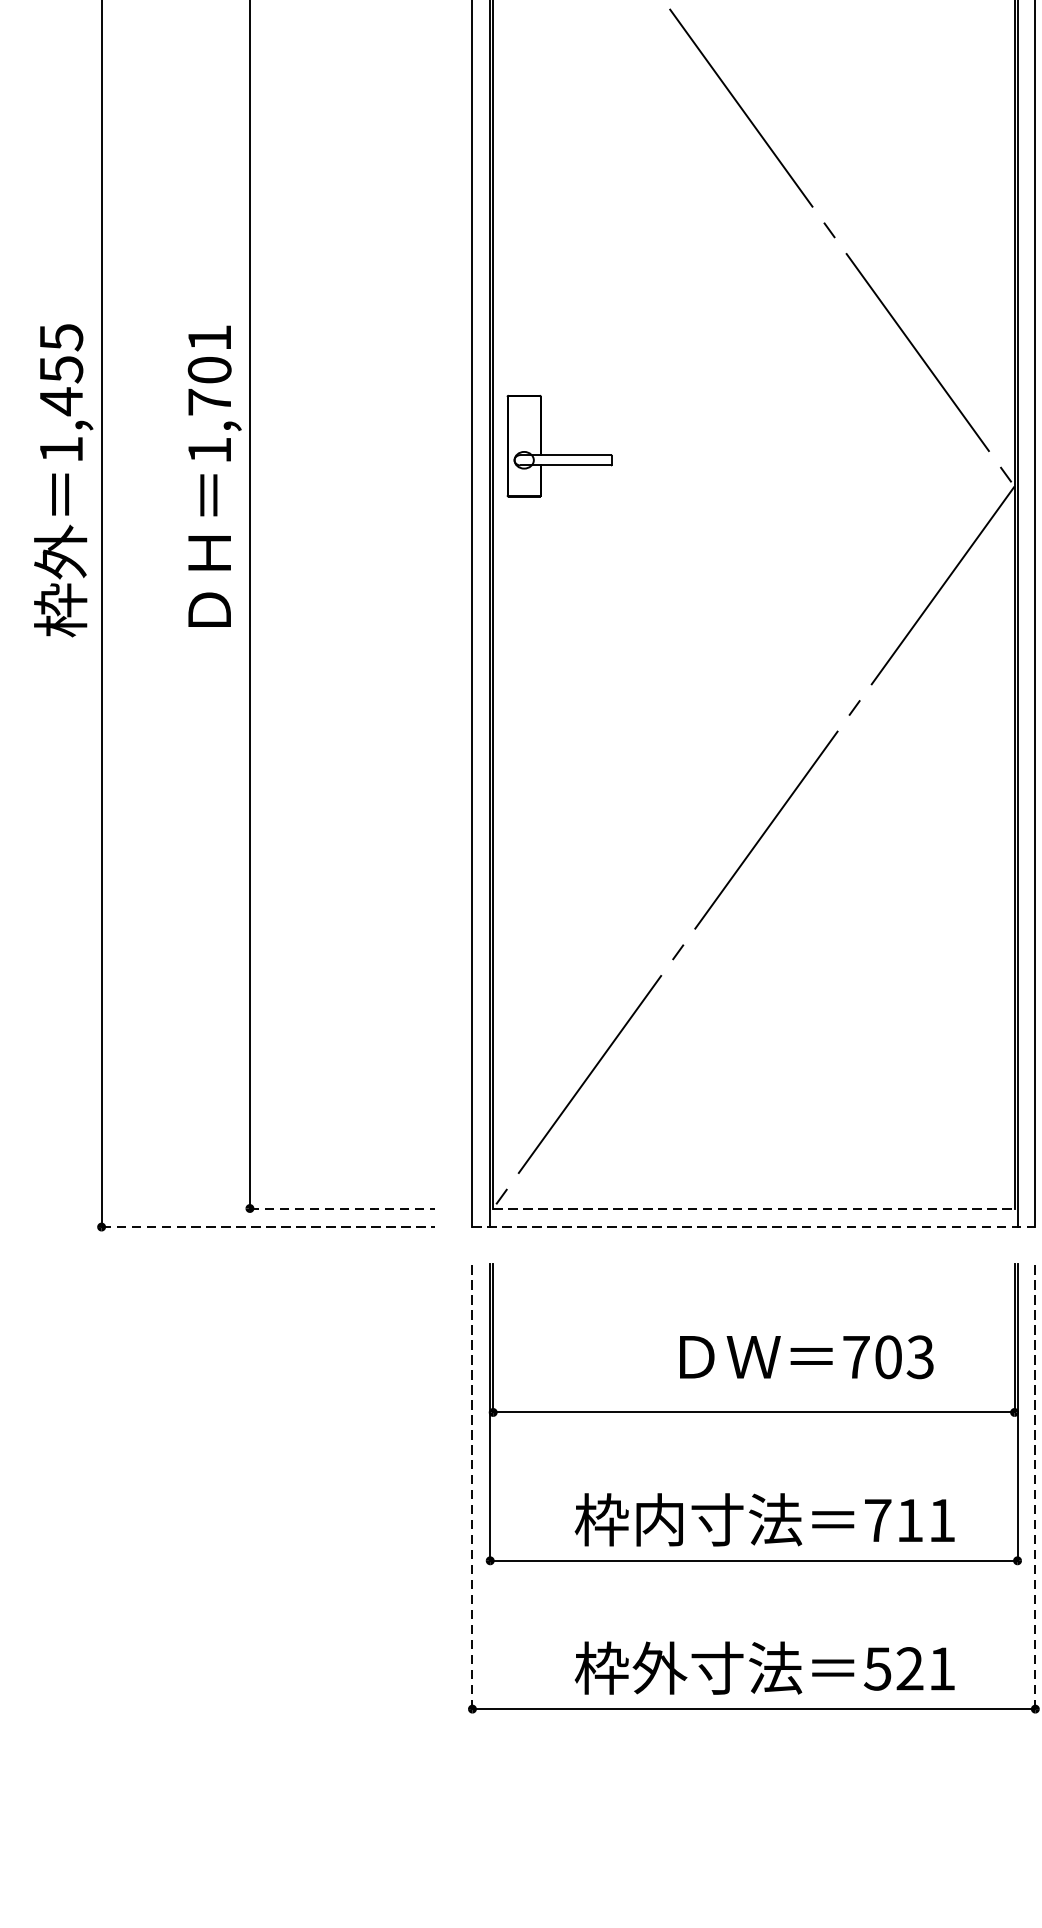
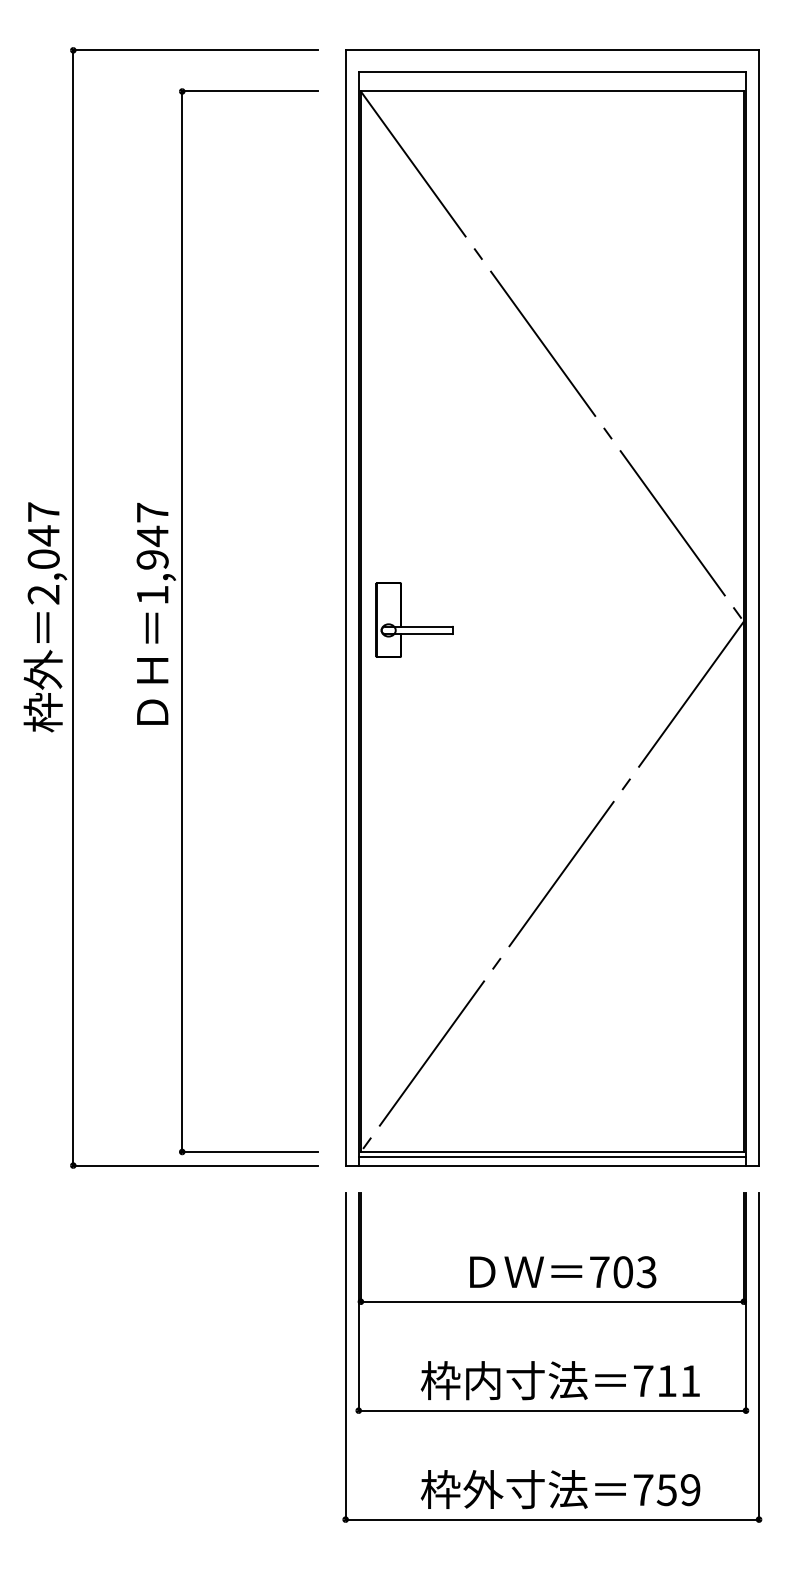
text: (209, 369) -> (152, 535), 1,701 -> 1,947
text: (61, 393) -> (43, 553), 1,455 -> 2,047
part: (559, 454) -> (414, 626), moved
line: (342, 1207) -> (250, 1151), dashed -> solid
line: (754, 1207) -> (552, 1151), dashed -> solid
line: (752, 1216) -> (551, 1157), added
line: (268, 1226) -> (195, 1165), dashed -> solid
line: (754, 1226) -> (552, 1165), dashed -> solid
text: (807, 1357) -> (563, 1272), moved
line: (472, 1485) -> (345, 1355), dashed -> solid
line: (1035, 1485) -> (759, 1355), dashed -> solid
text: (909, 1669) -> (666, 1490), 521 -> 759

